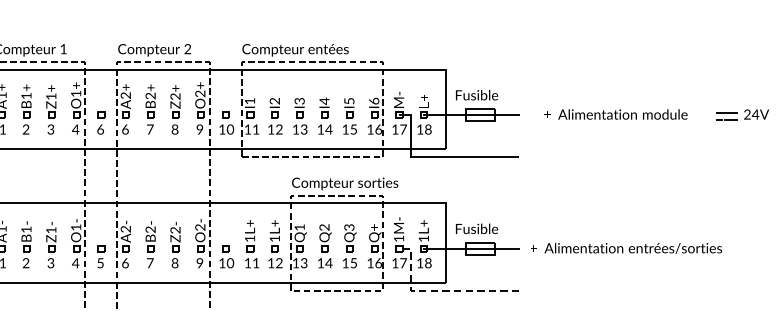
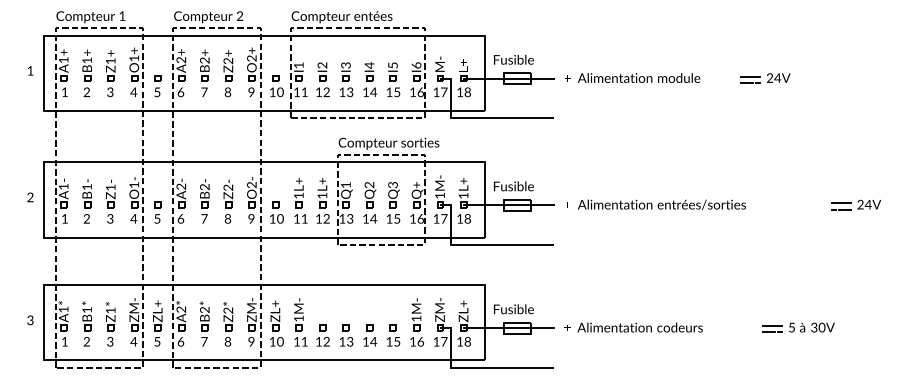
text: (615, 113) -> (632, 77), moved
text: (100, 128) -> (157, 91), 6 -> 5
line: (437, 290) -> (476, 244), dashed -> solid

